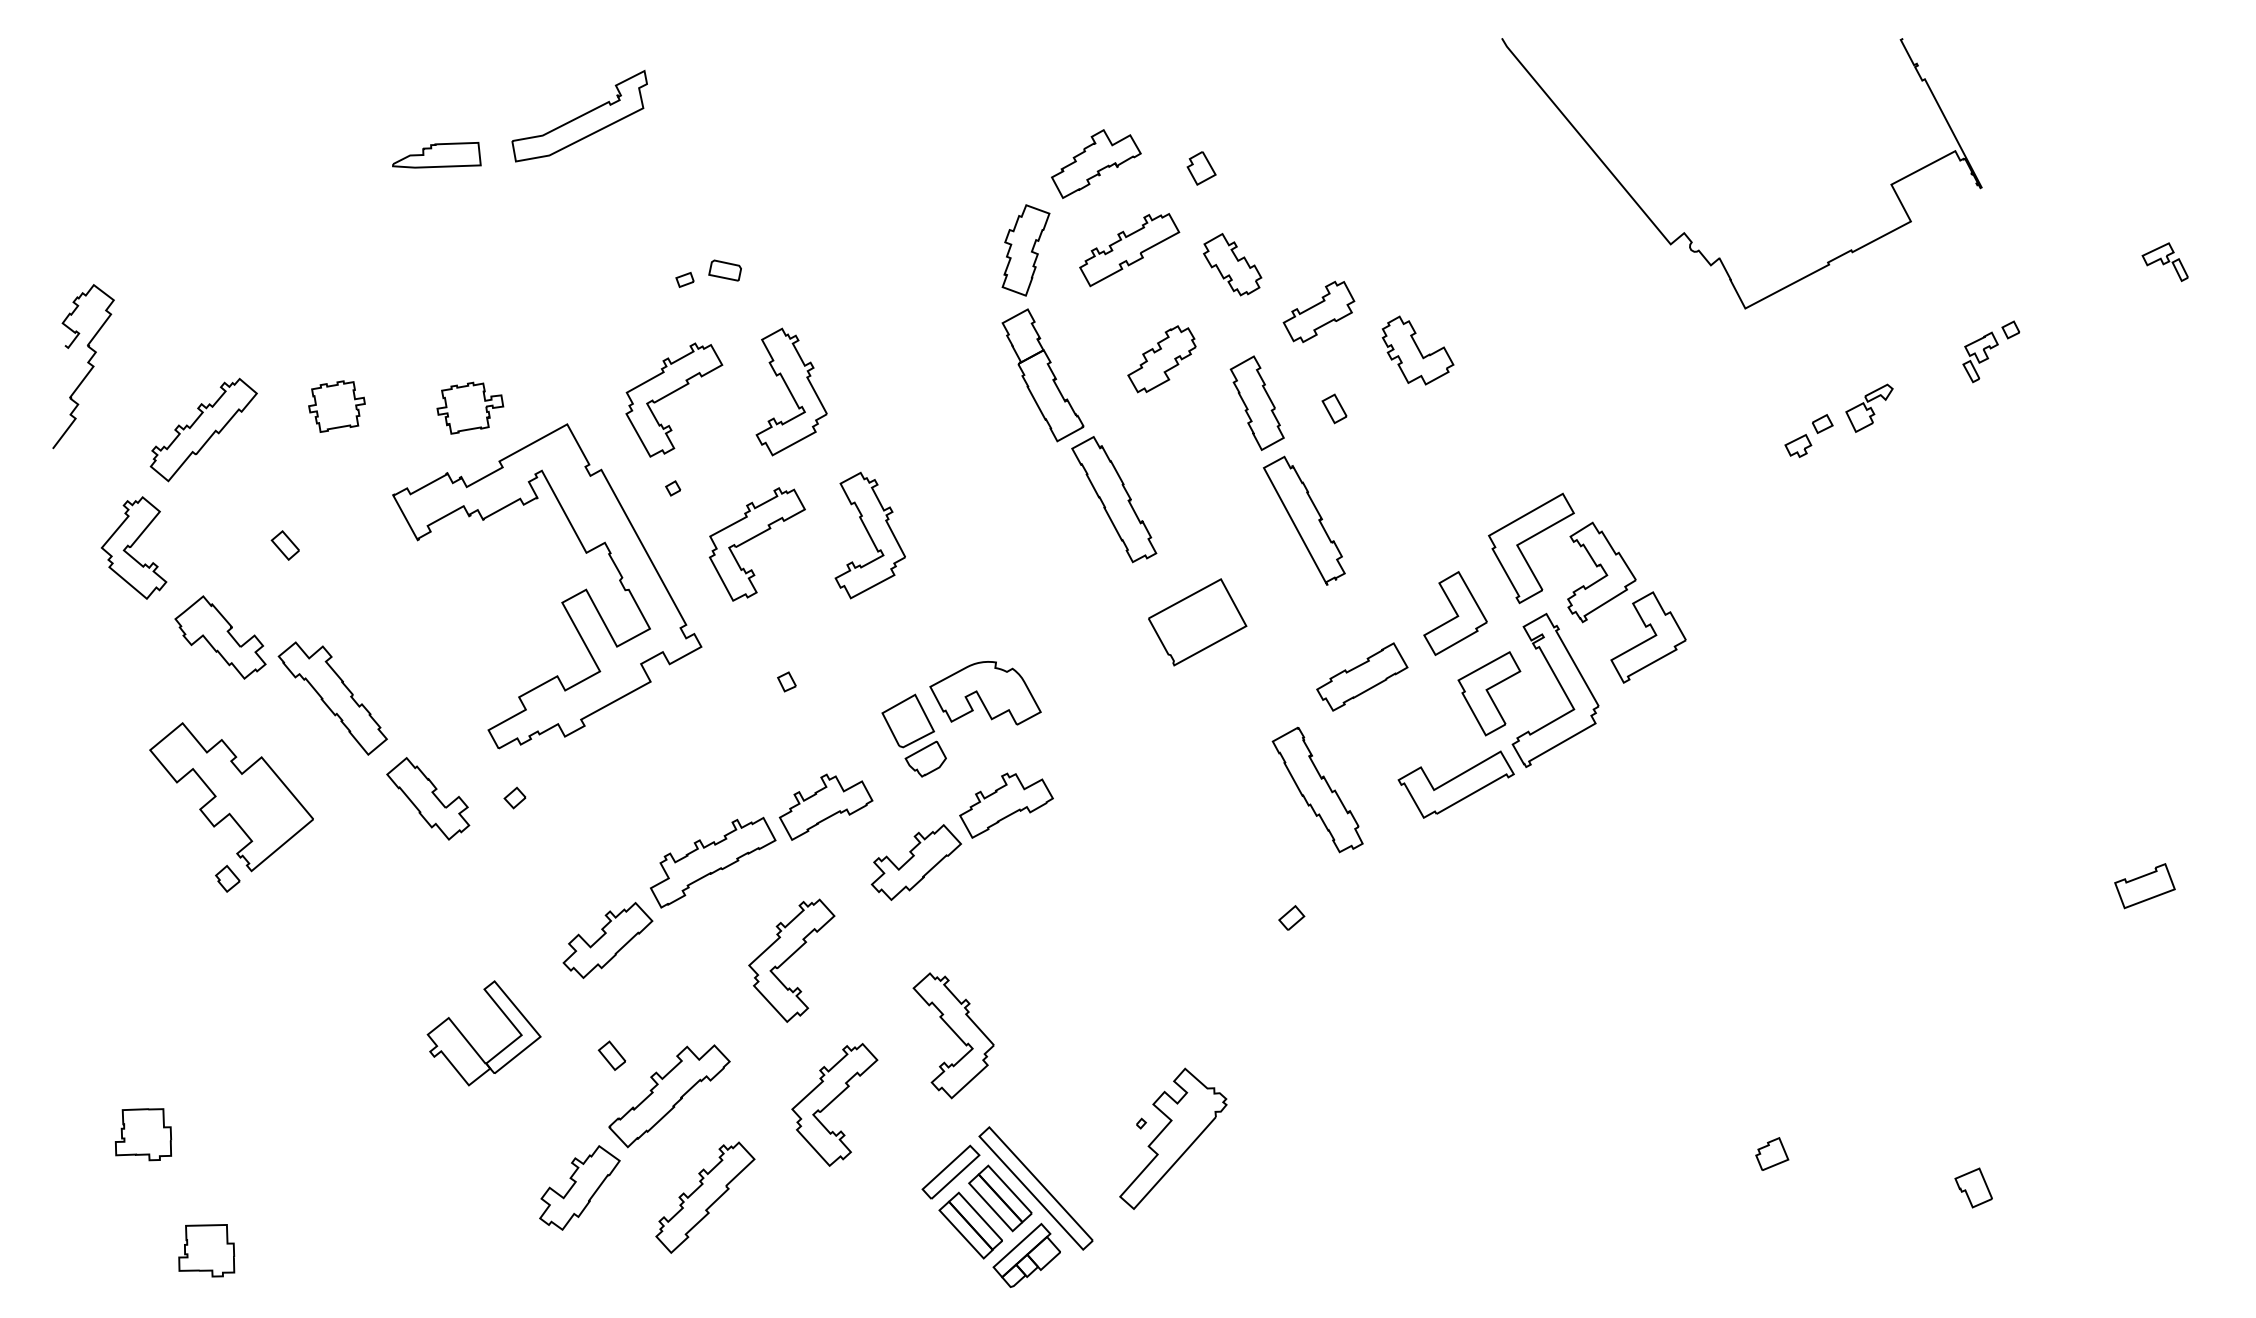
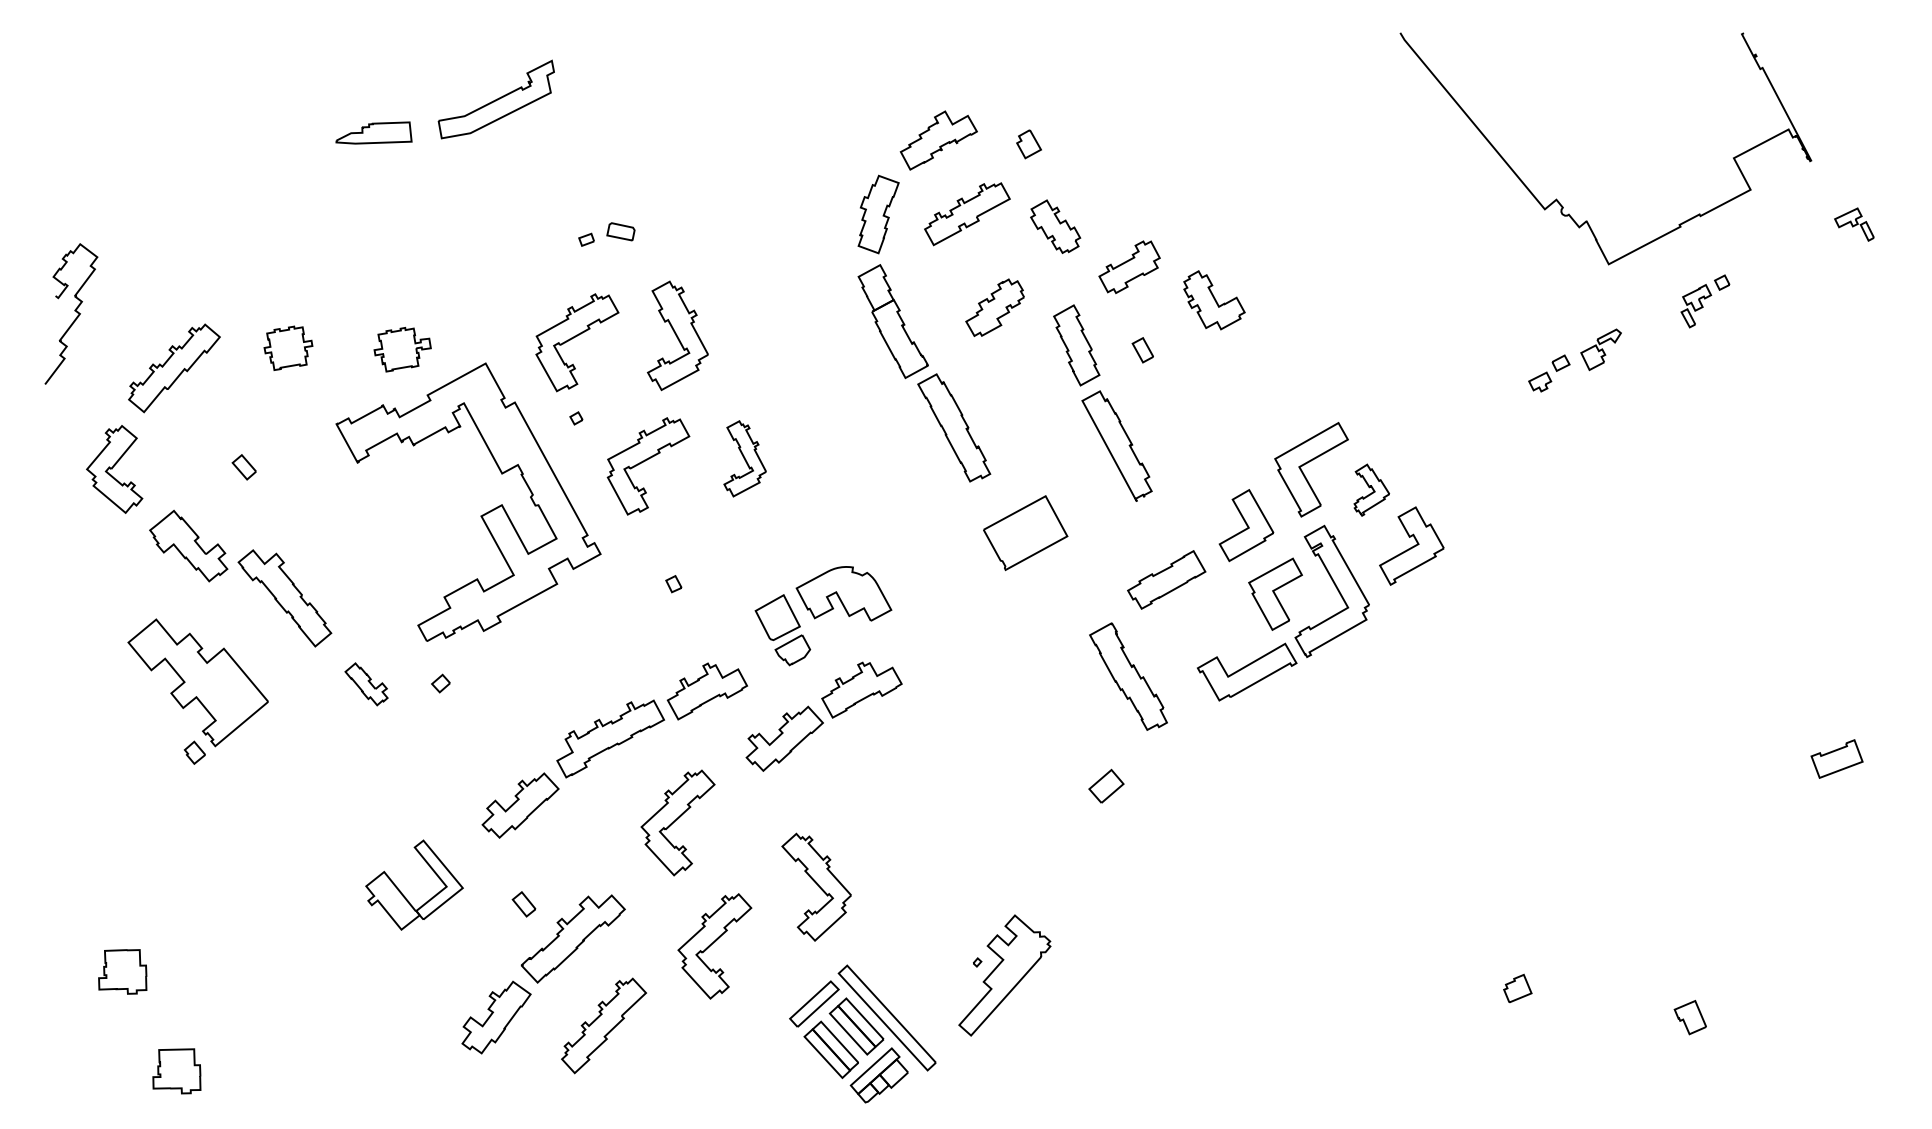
curve: (1684, 231) -> (1556, 198), moved
part: (869, 535) -> (744, 458), size x0.7
part: (1601, 571) -> (1371, 489), size x0.6
part: (428, 799) -> (366, 684), size x0.6
part: (1290, 918) -> (1105, 786), size x1.6

